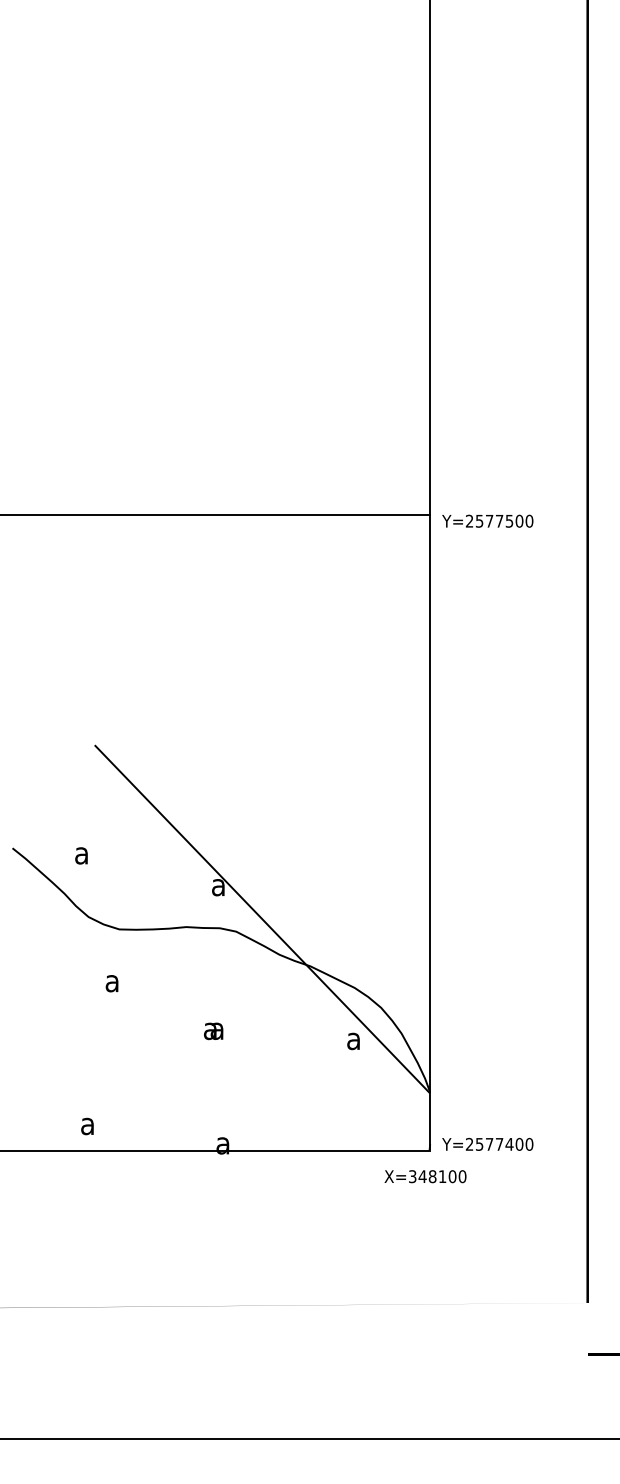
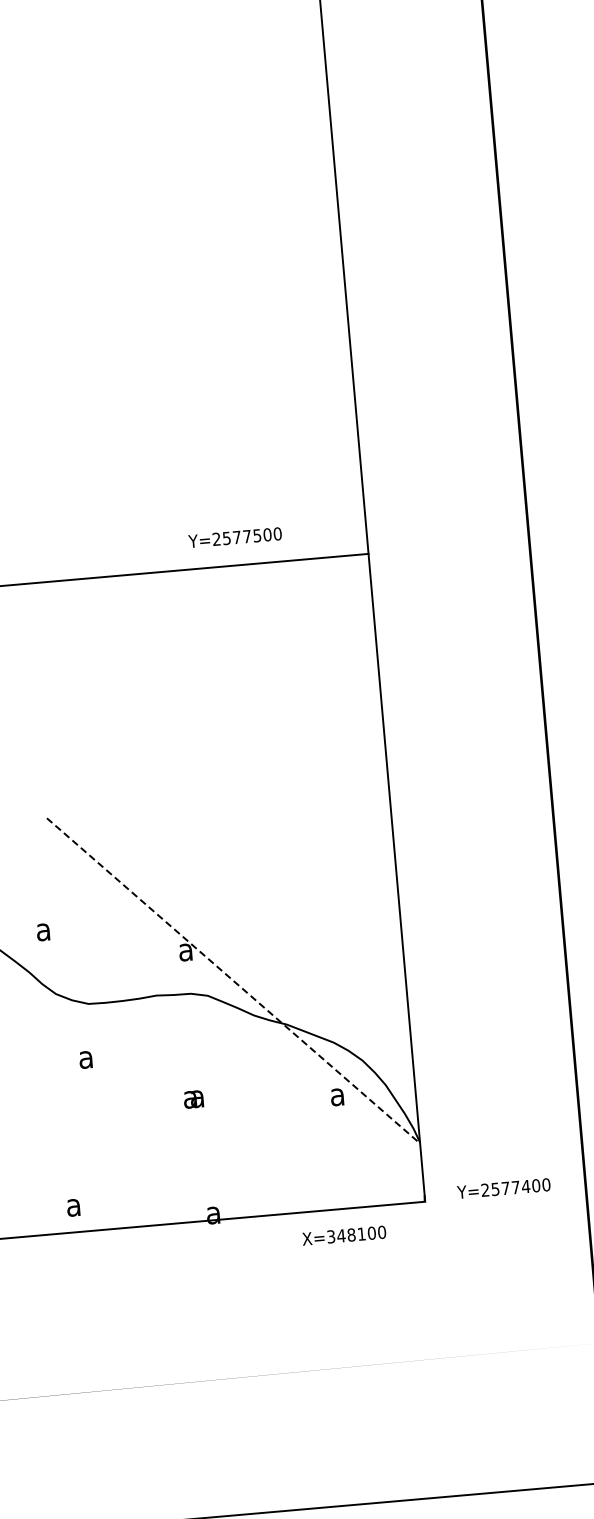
text: (487, 520) -> (234, 536), moved
line: (262, 919) -> (233, 981), solid -> dashed
text: (487, 1144) -> (503, 1188), moved
text: (425, 1176) -> (344, 1235), moved

